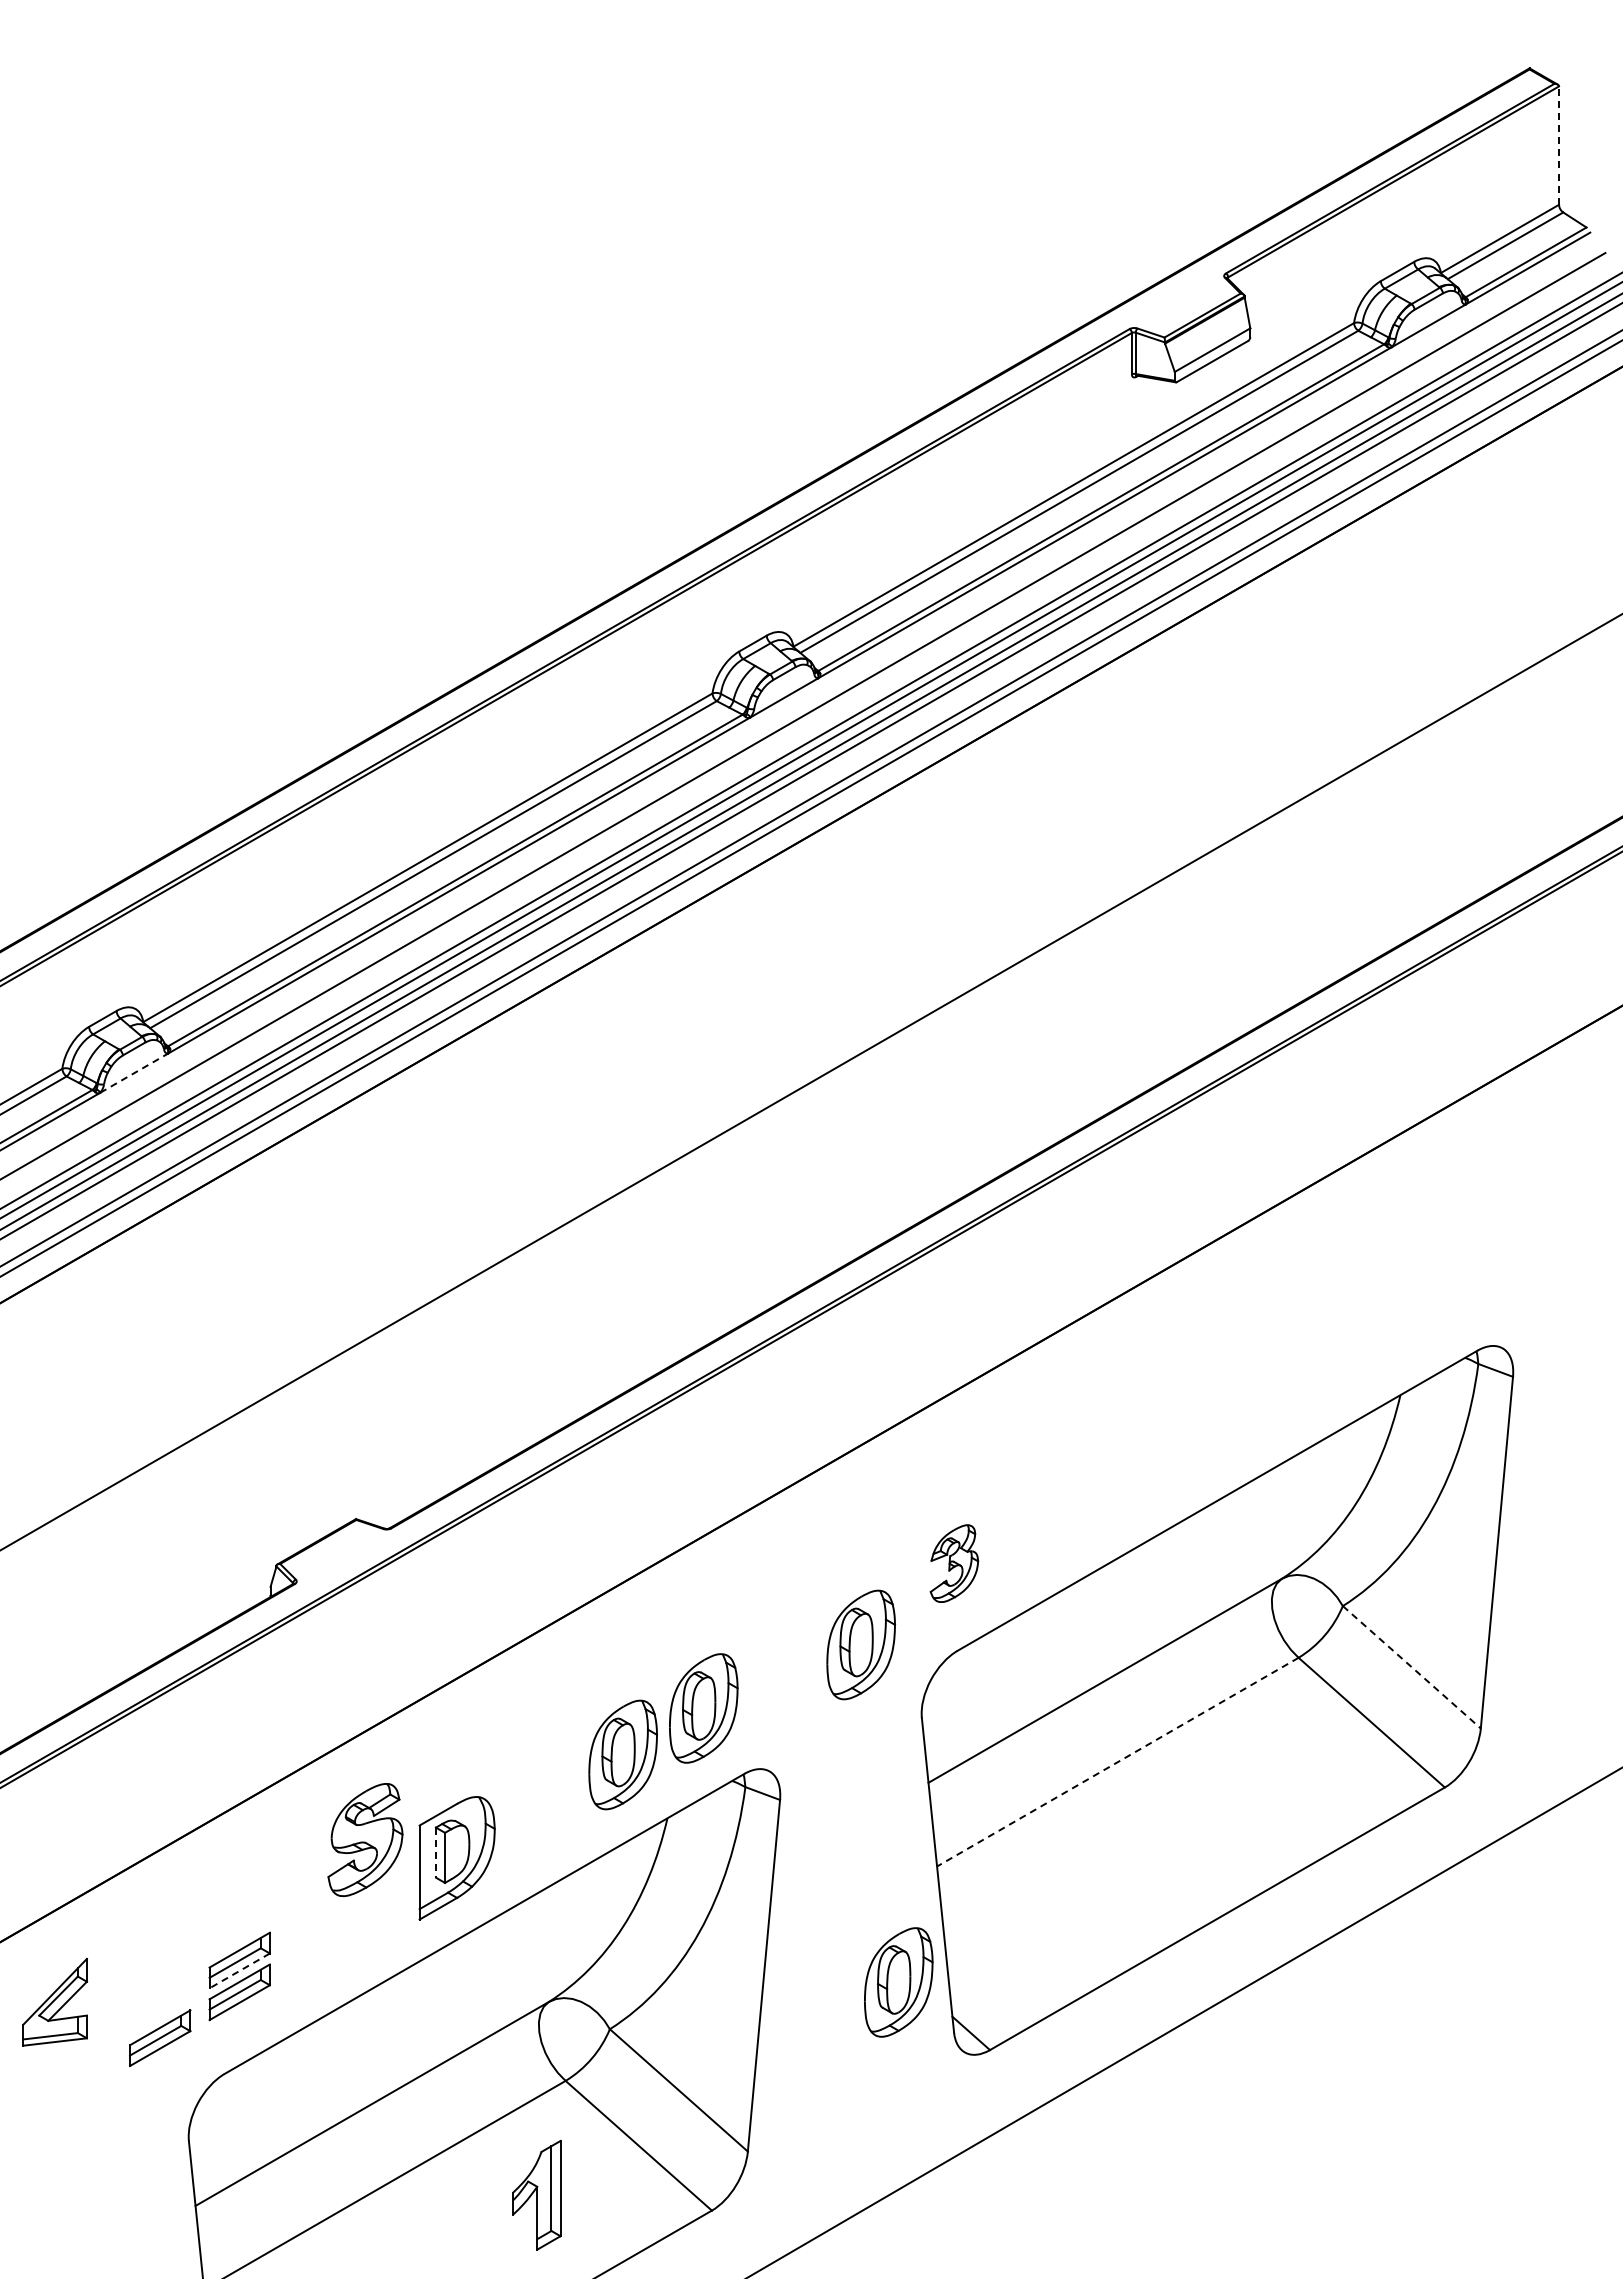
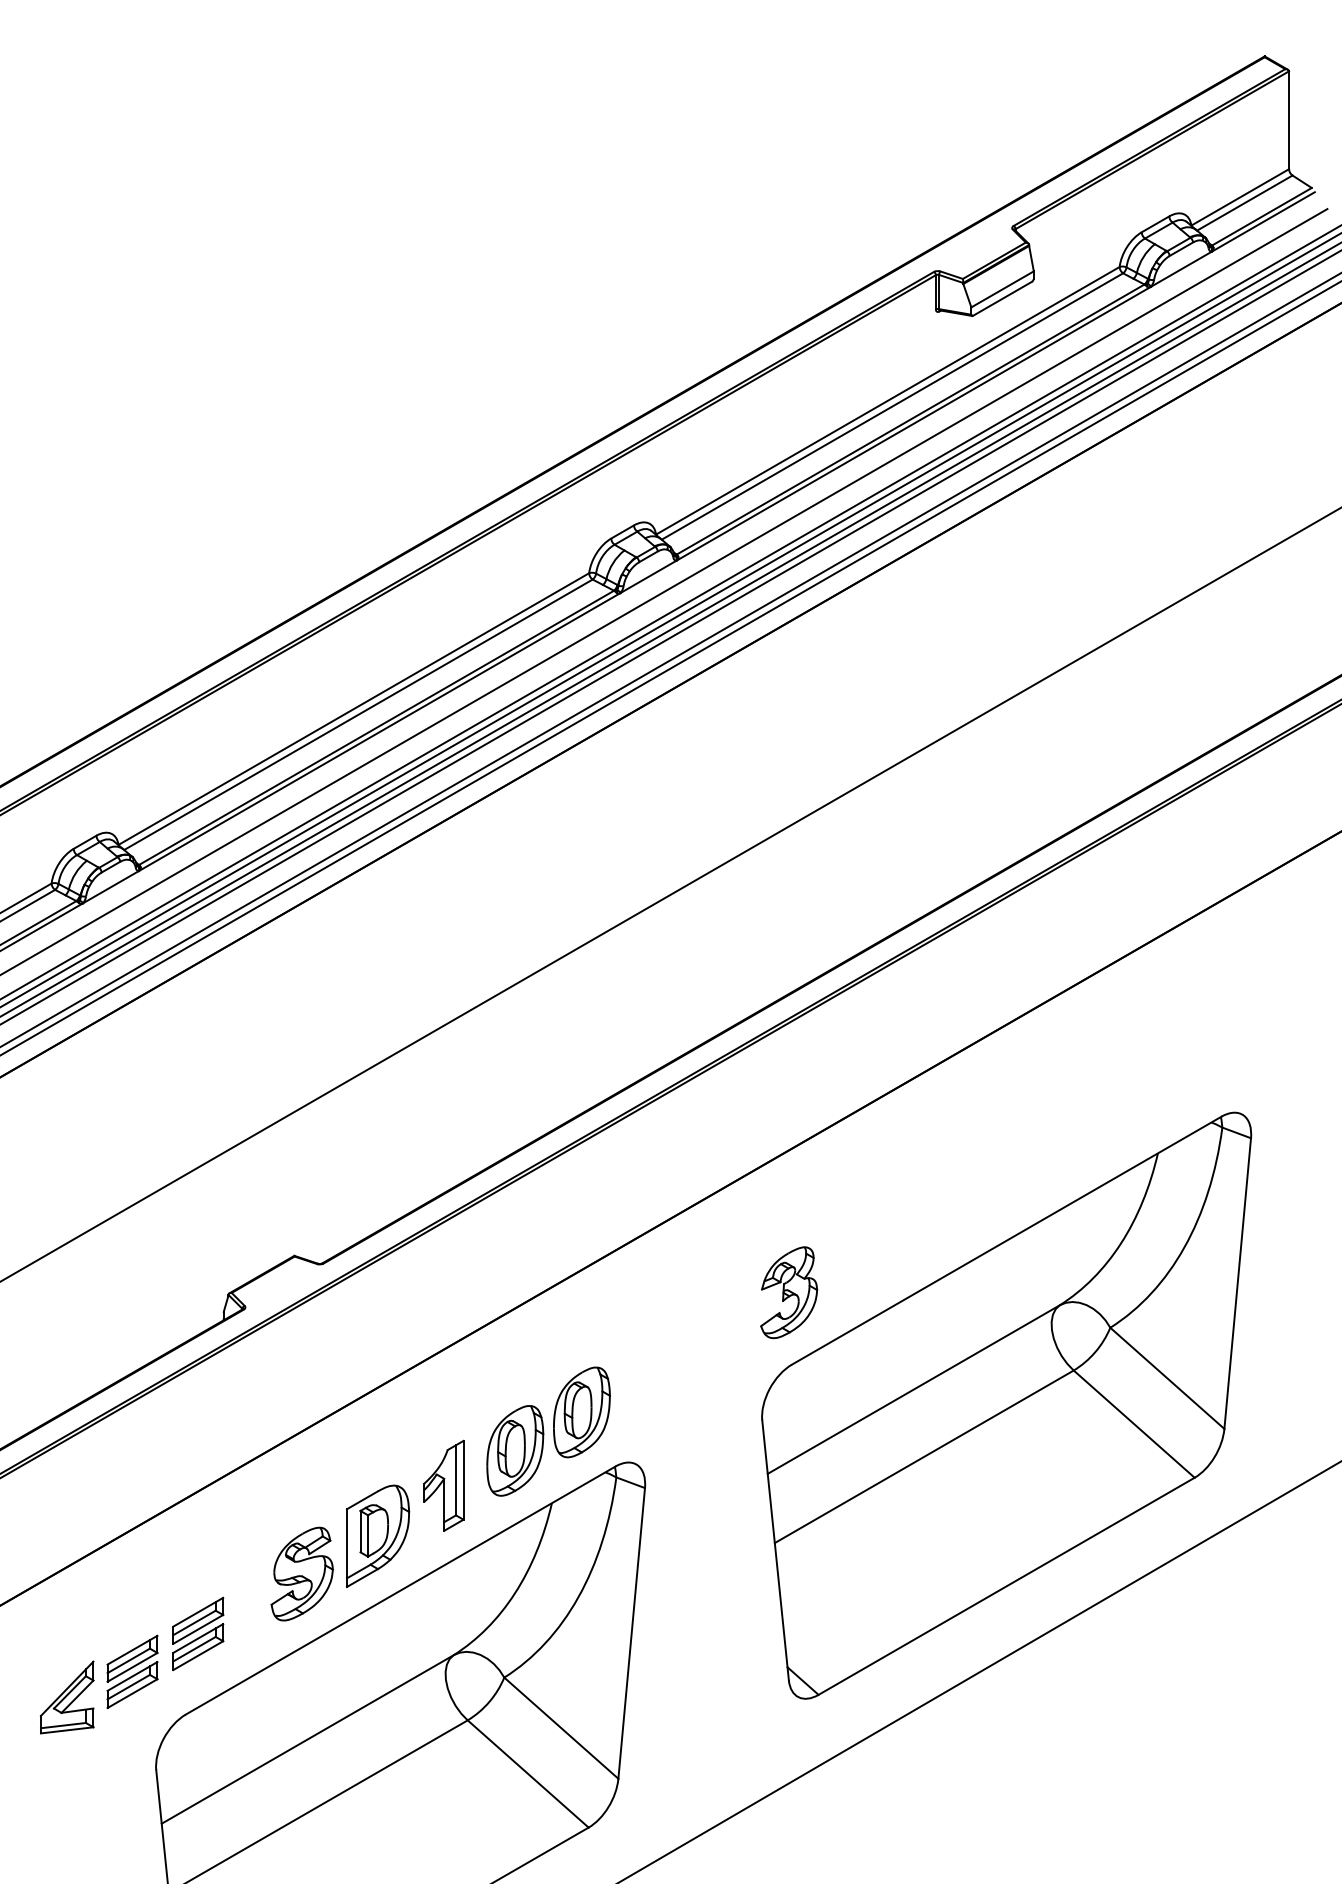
line: (1559, 145) -> (1289, 120), dashed -> solid
line: (134, 1073) -> (111, 887), dashed -> solid
part: (954, 1563) -> (789, 1292), size x1.43
part: (860, 1644) -> (711, 1359), removed
line: (1412, 1667) -> (1167, 1378), dashed -> solid
line: (1117, 1762) -> (924, 1457), dashed -> solid
part: (365, 1840) -> (302, 1574), moved
line: (435, 1853) -> (360, 1532), dashed -> solid
line: (239, 1970) -> (198, 1629), dashed -> solid
part: (898, 1982) -> (742, 1638), removed
part: (55, 2001) -> (67, 1696), moved
part: (160, 2006) -> (132, 1658), added
part: (536, 2194) -> (443, 1485), moved

